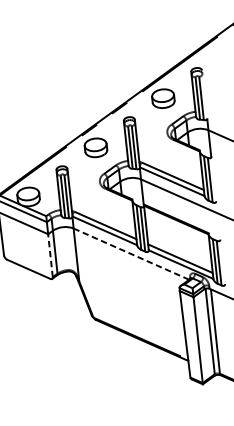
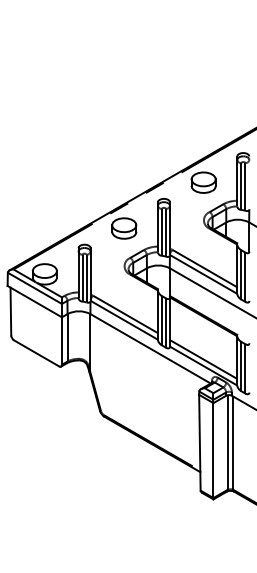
line: (131, 253) -> (150, 348), dashed -> solid
line: (50, 256) -> (61, 341), dashed -> solid

